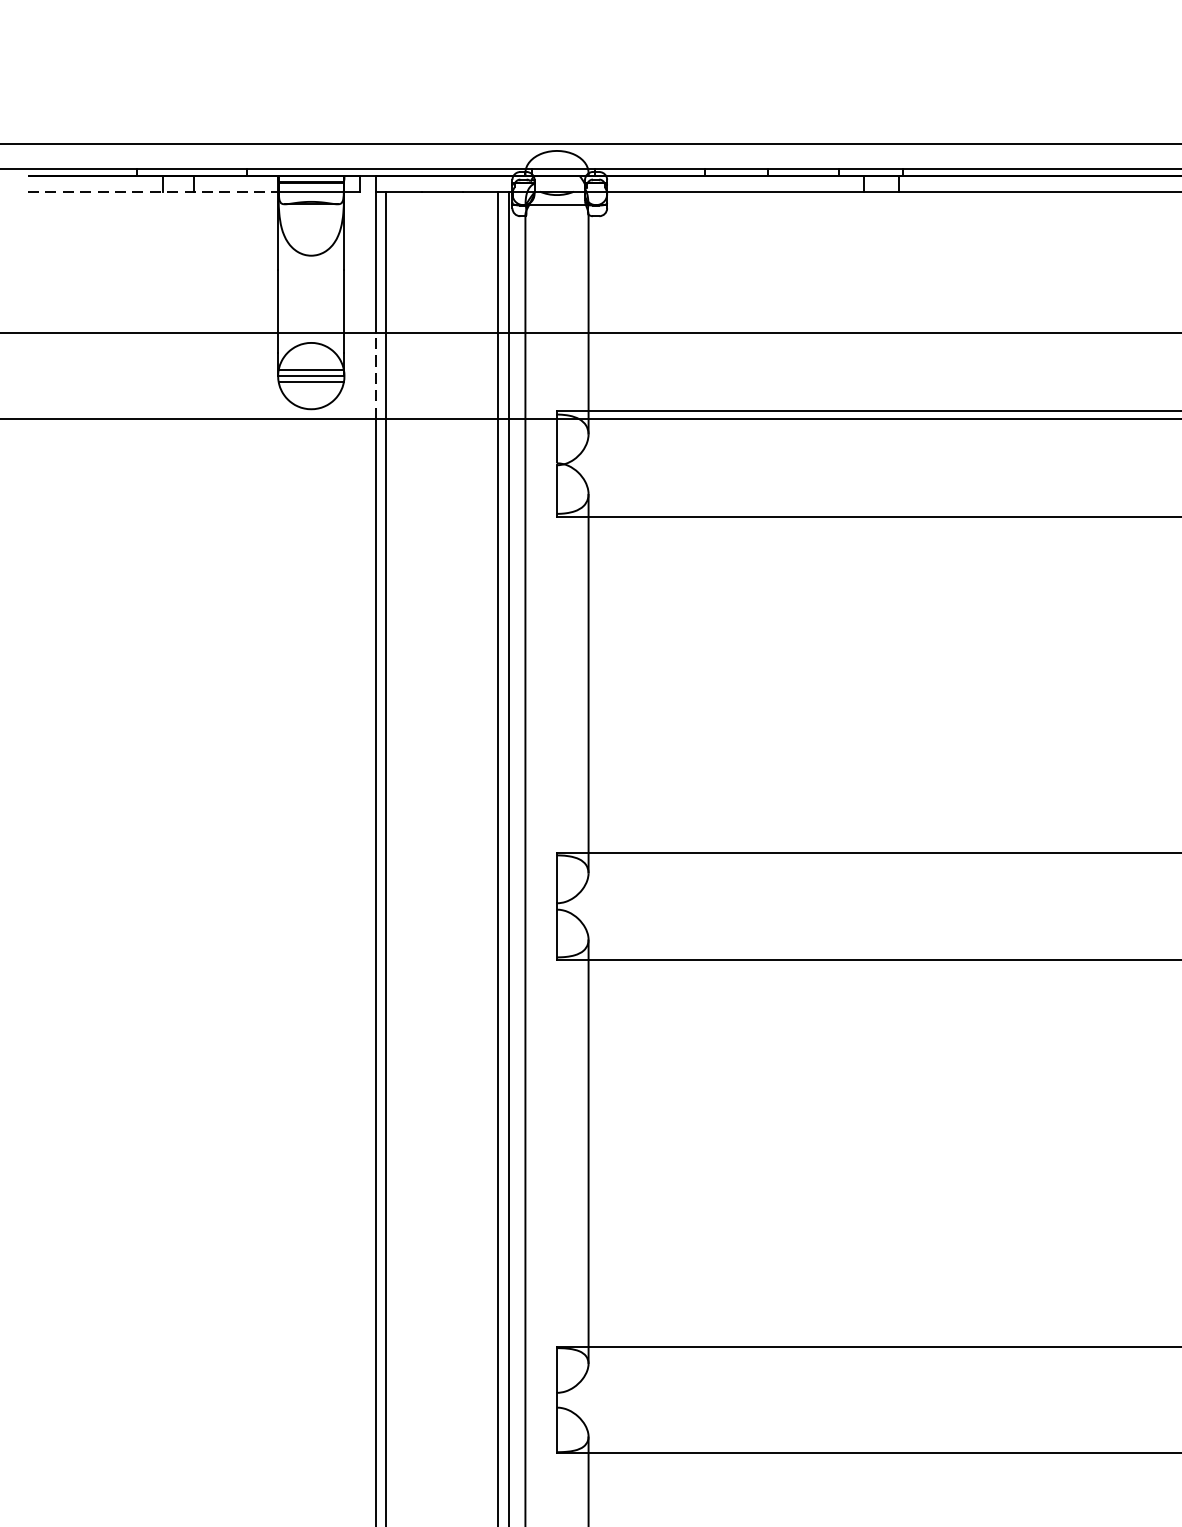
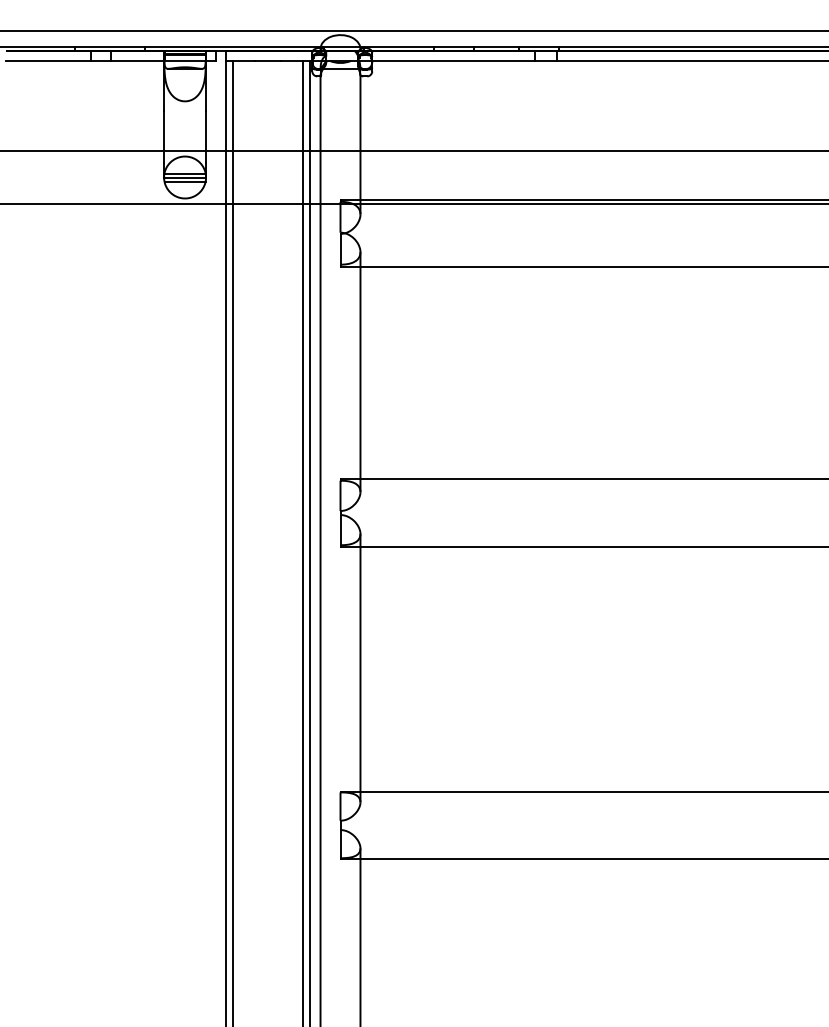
line: (153, 191) -> (85, 60), dashed -> solid
line: (376, 376) -> (226, 177), dashed -> solid

